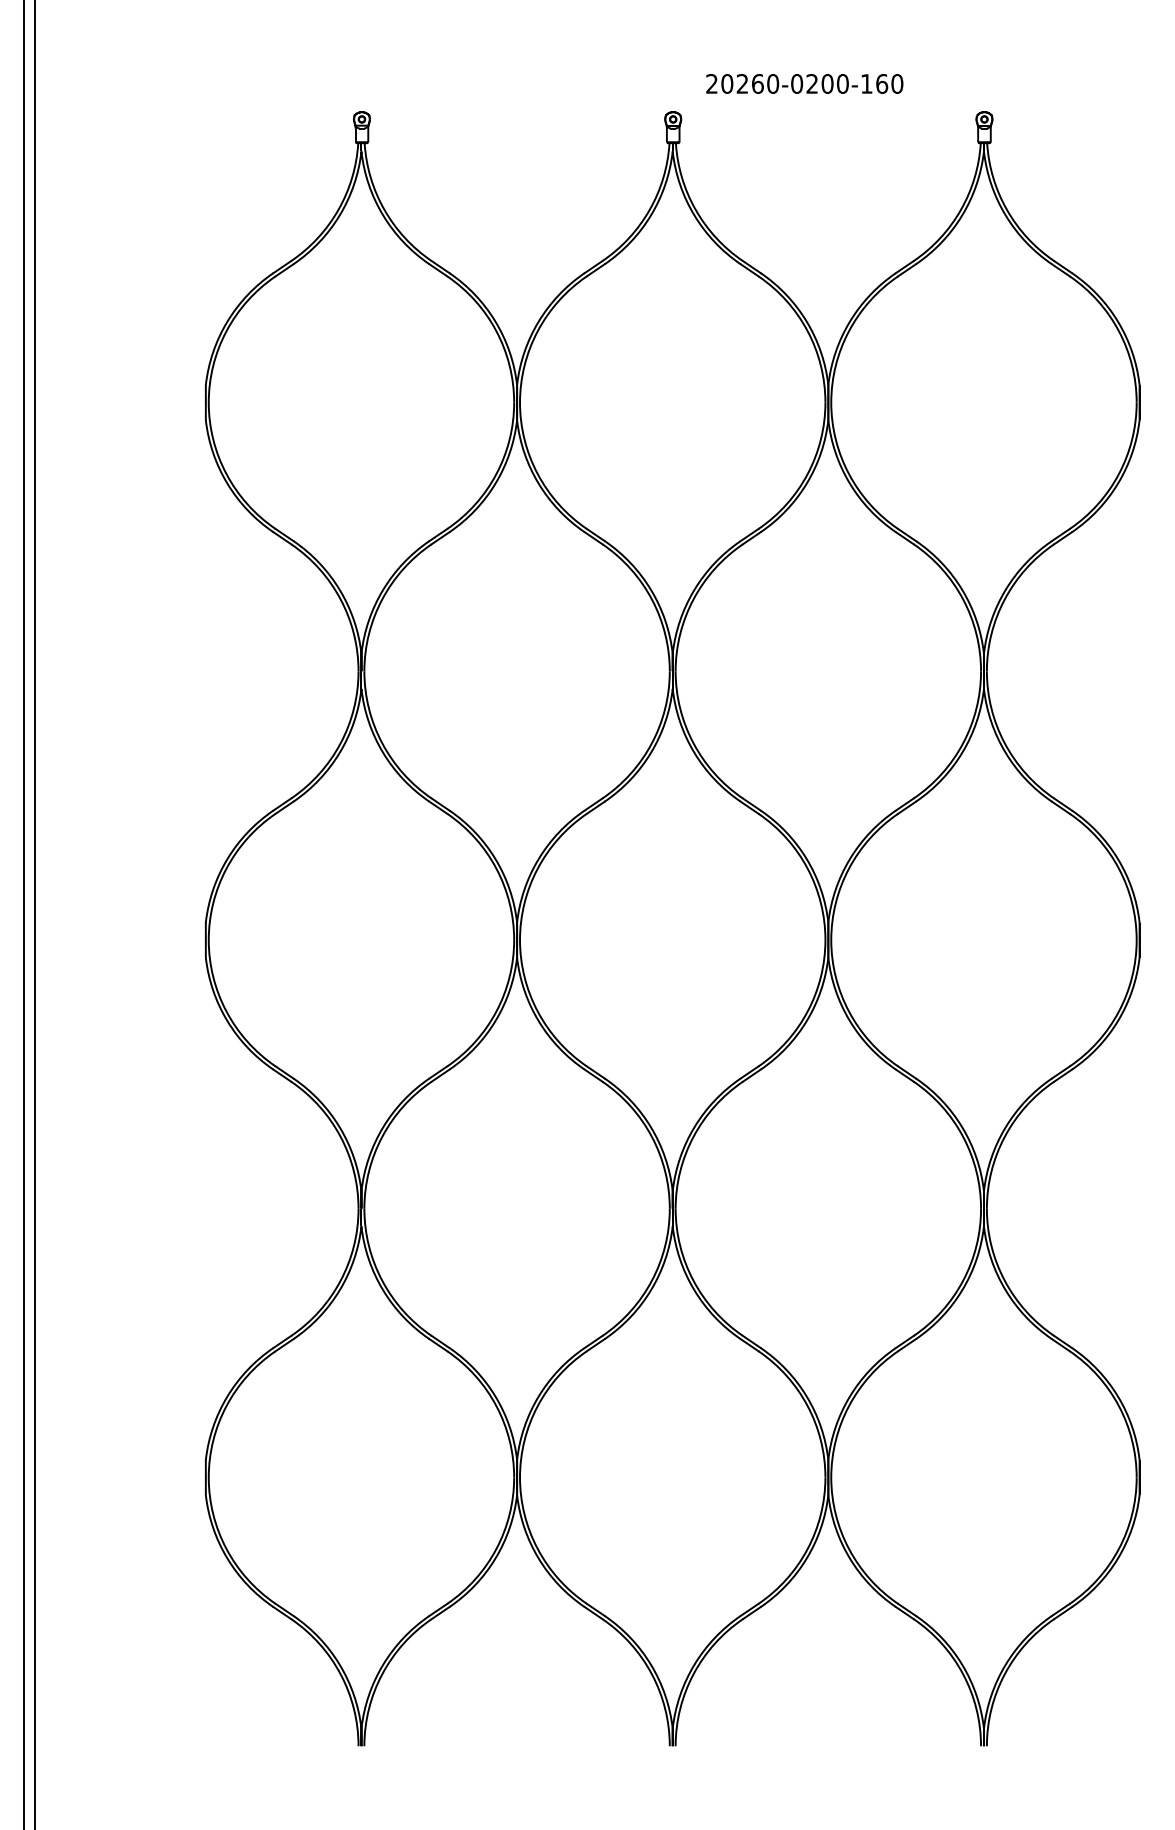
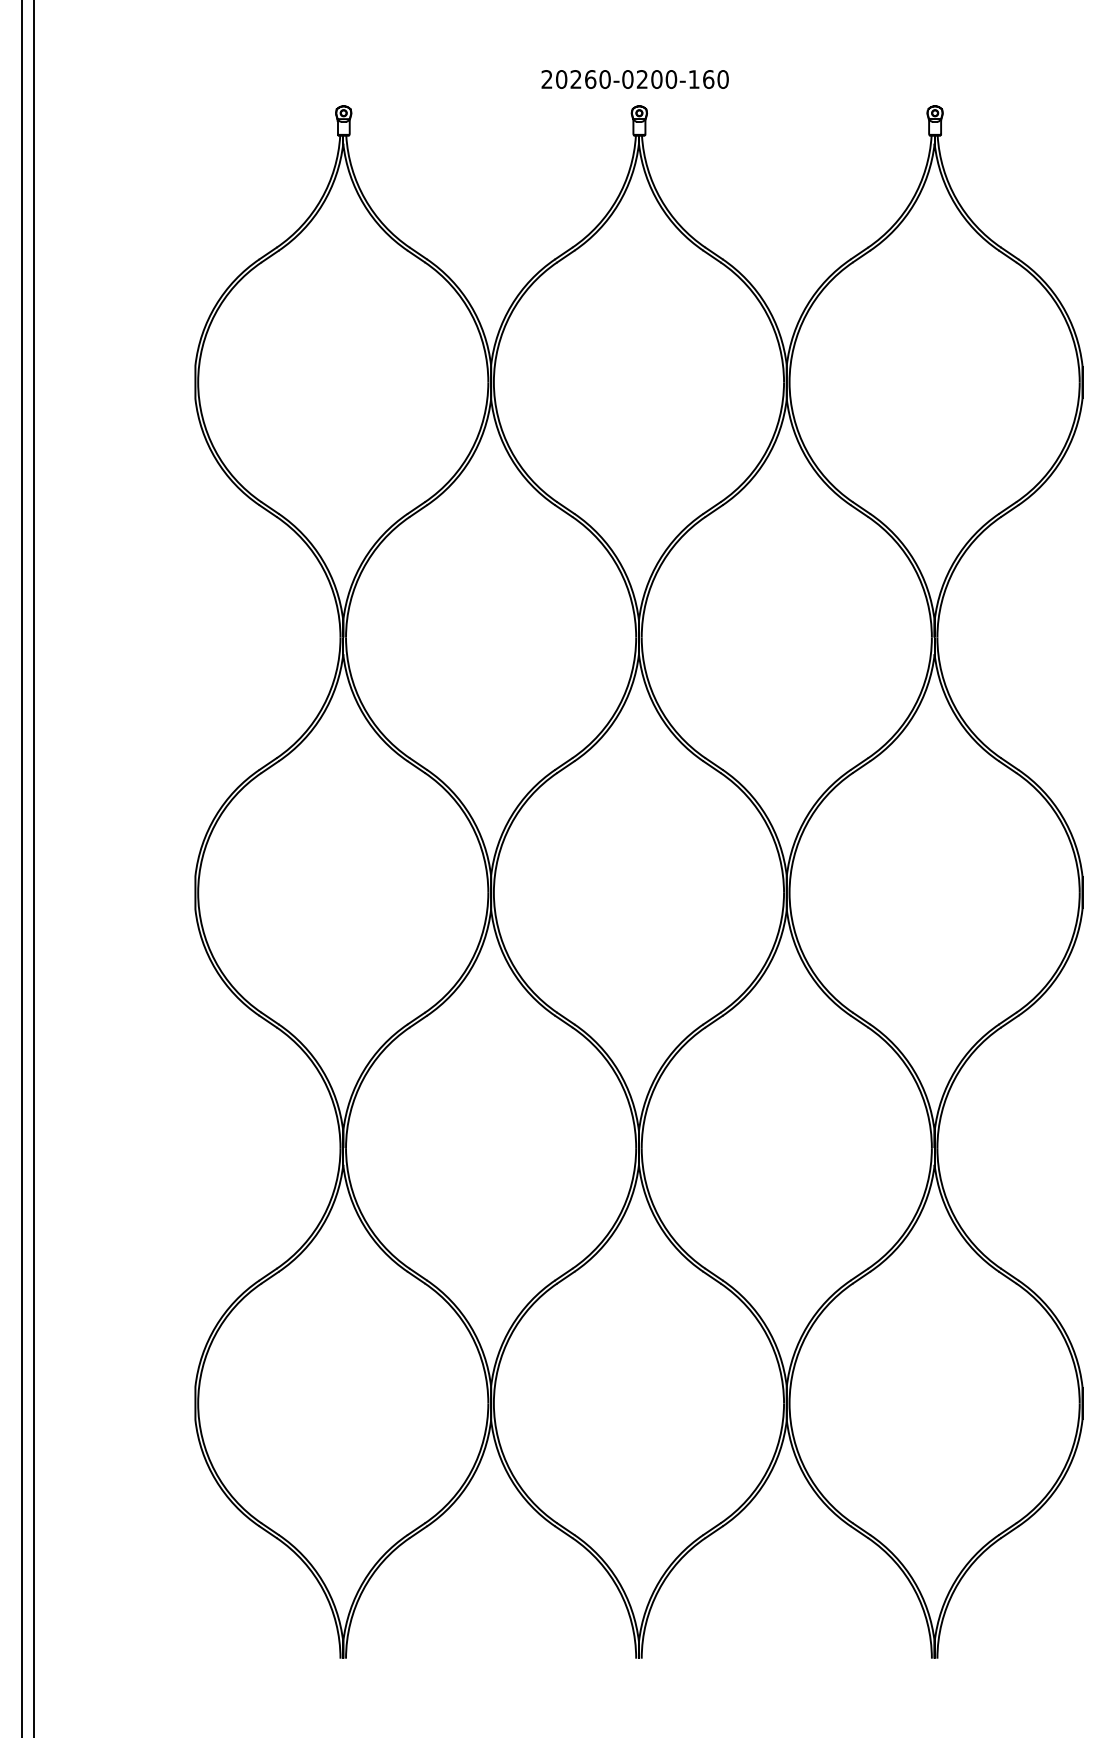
text: (804, 83) -> (634, 79), moved

